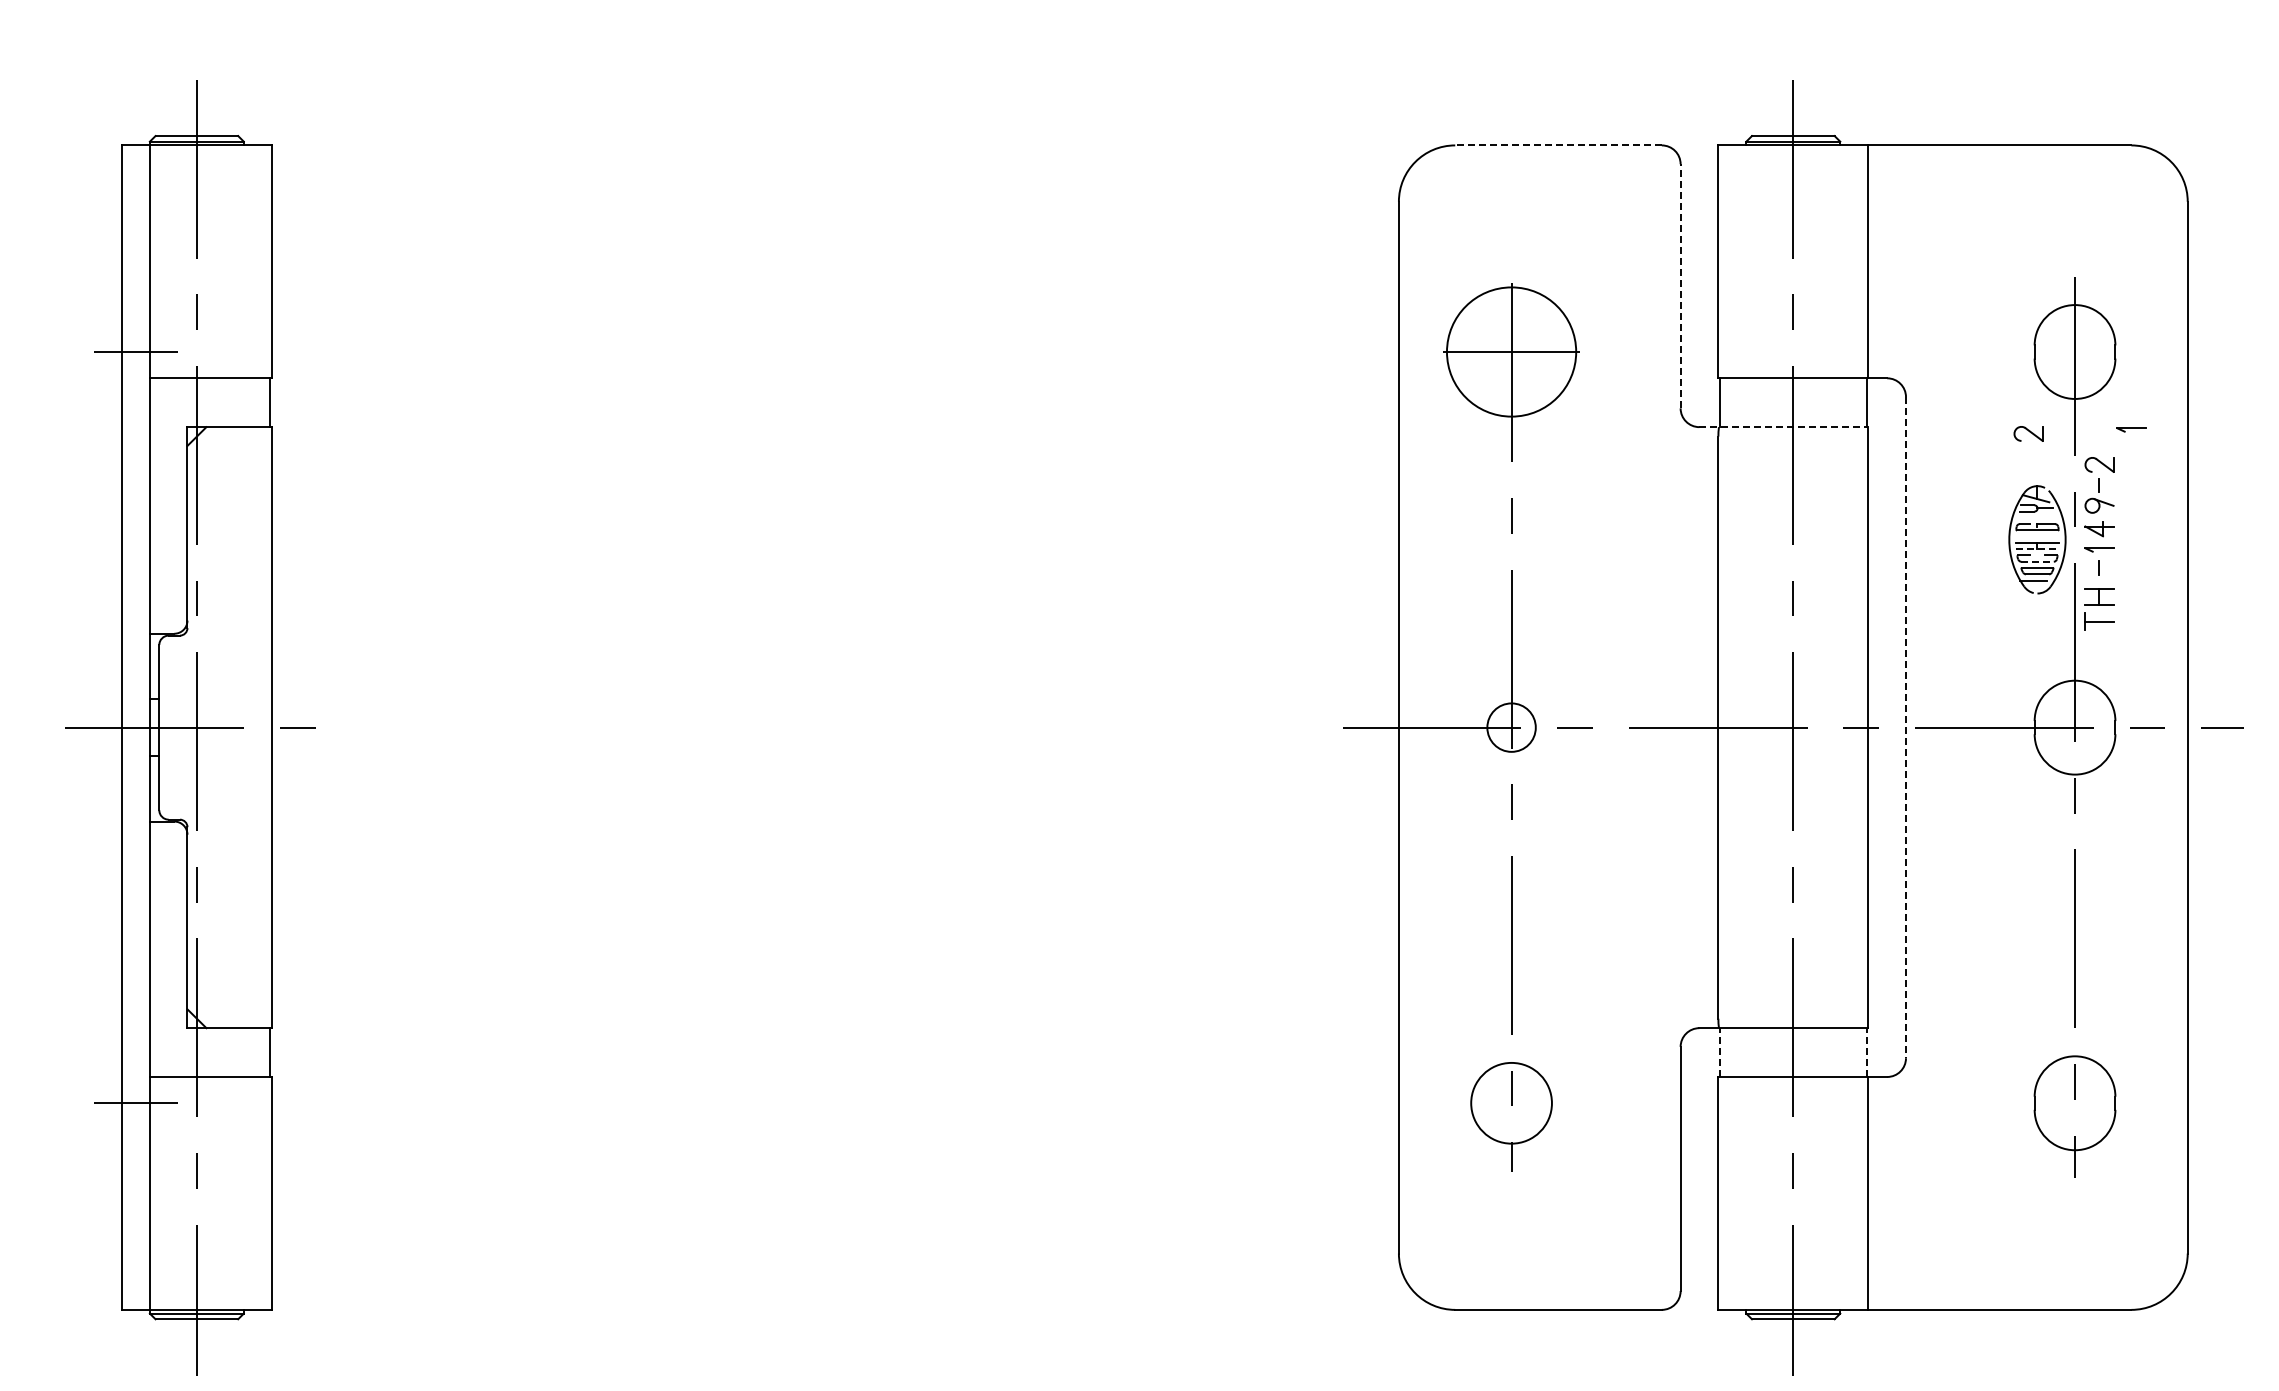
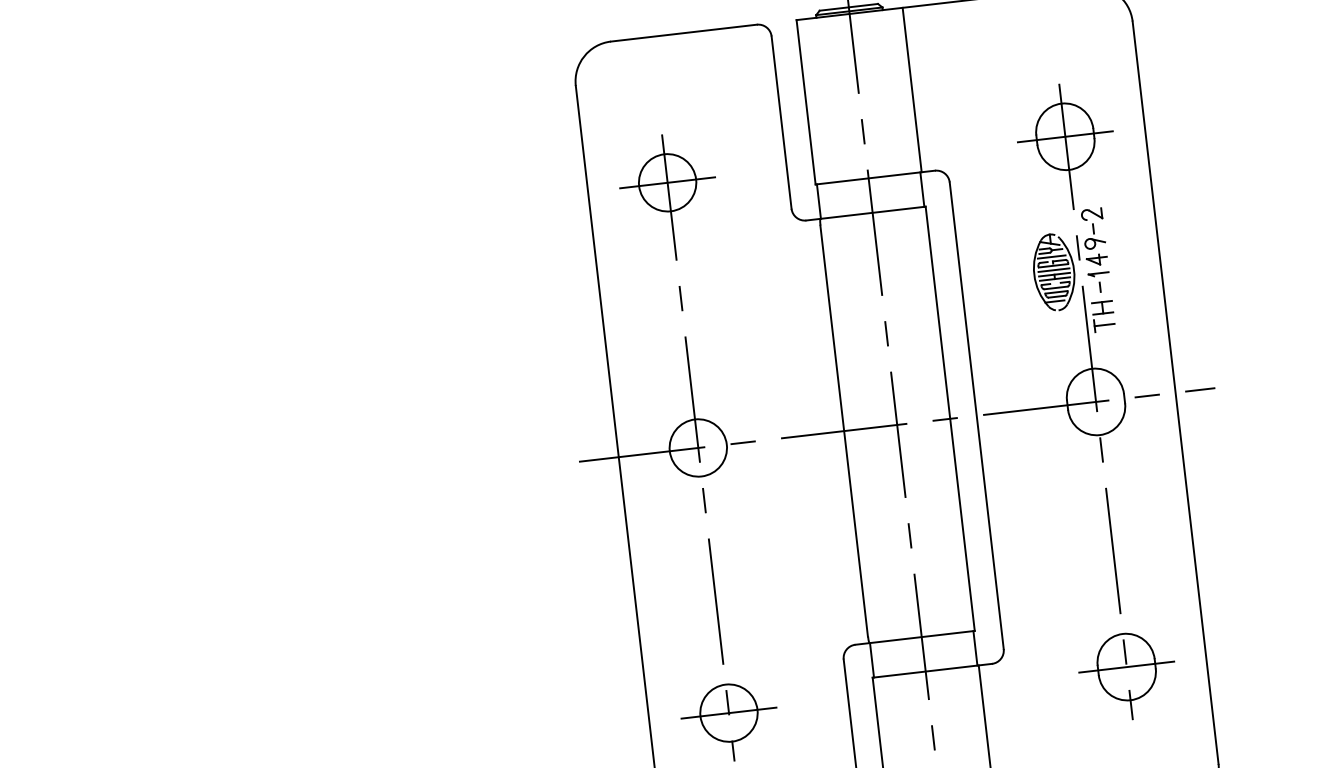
line: (1558, 145) -> (683, 33), dashed -> solid
line: (1680, 285) -> (781, 122), dashed -> solid
circle: (1511, 351) -> (667, 182), size x0.62
line: (2074, 352) -> (1065, 137), added
line: (1783, 427) -> (865, 213), dashed -> solid
part: (2131, 429) -> (1111, 186), removed
part: (2028, 433) -> (1039, 198), removed
line: (2036, 517) -> (1051, 256), added
line: (2037, 536) -> (1053, 270), added
line: (2038, 549) -> (1055, 279), dashed -> solid
line: (2038, 561) -> (1056, 287), dashed -> solid
circle: (1511, 727) -> (698, 447), size x1.67
line: (1906, 727) -> (977, 415), dashed -> solid
line: (1720, 1052) -> (872, 660), dashed -> solid
line: (1866, 1052) -> (975, 648), dashed -> solid
line: (1511, 1103) -> (728, 713), added
line: (2074, 1103) -> (1126, 667), added

